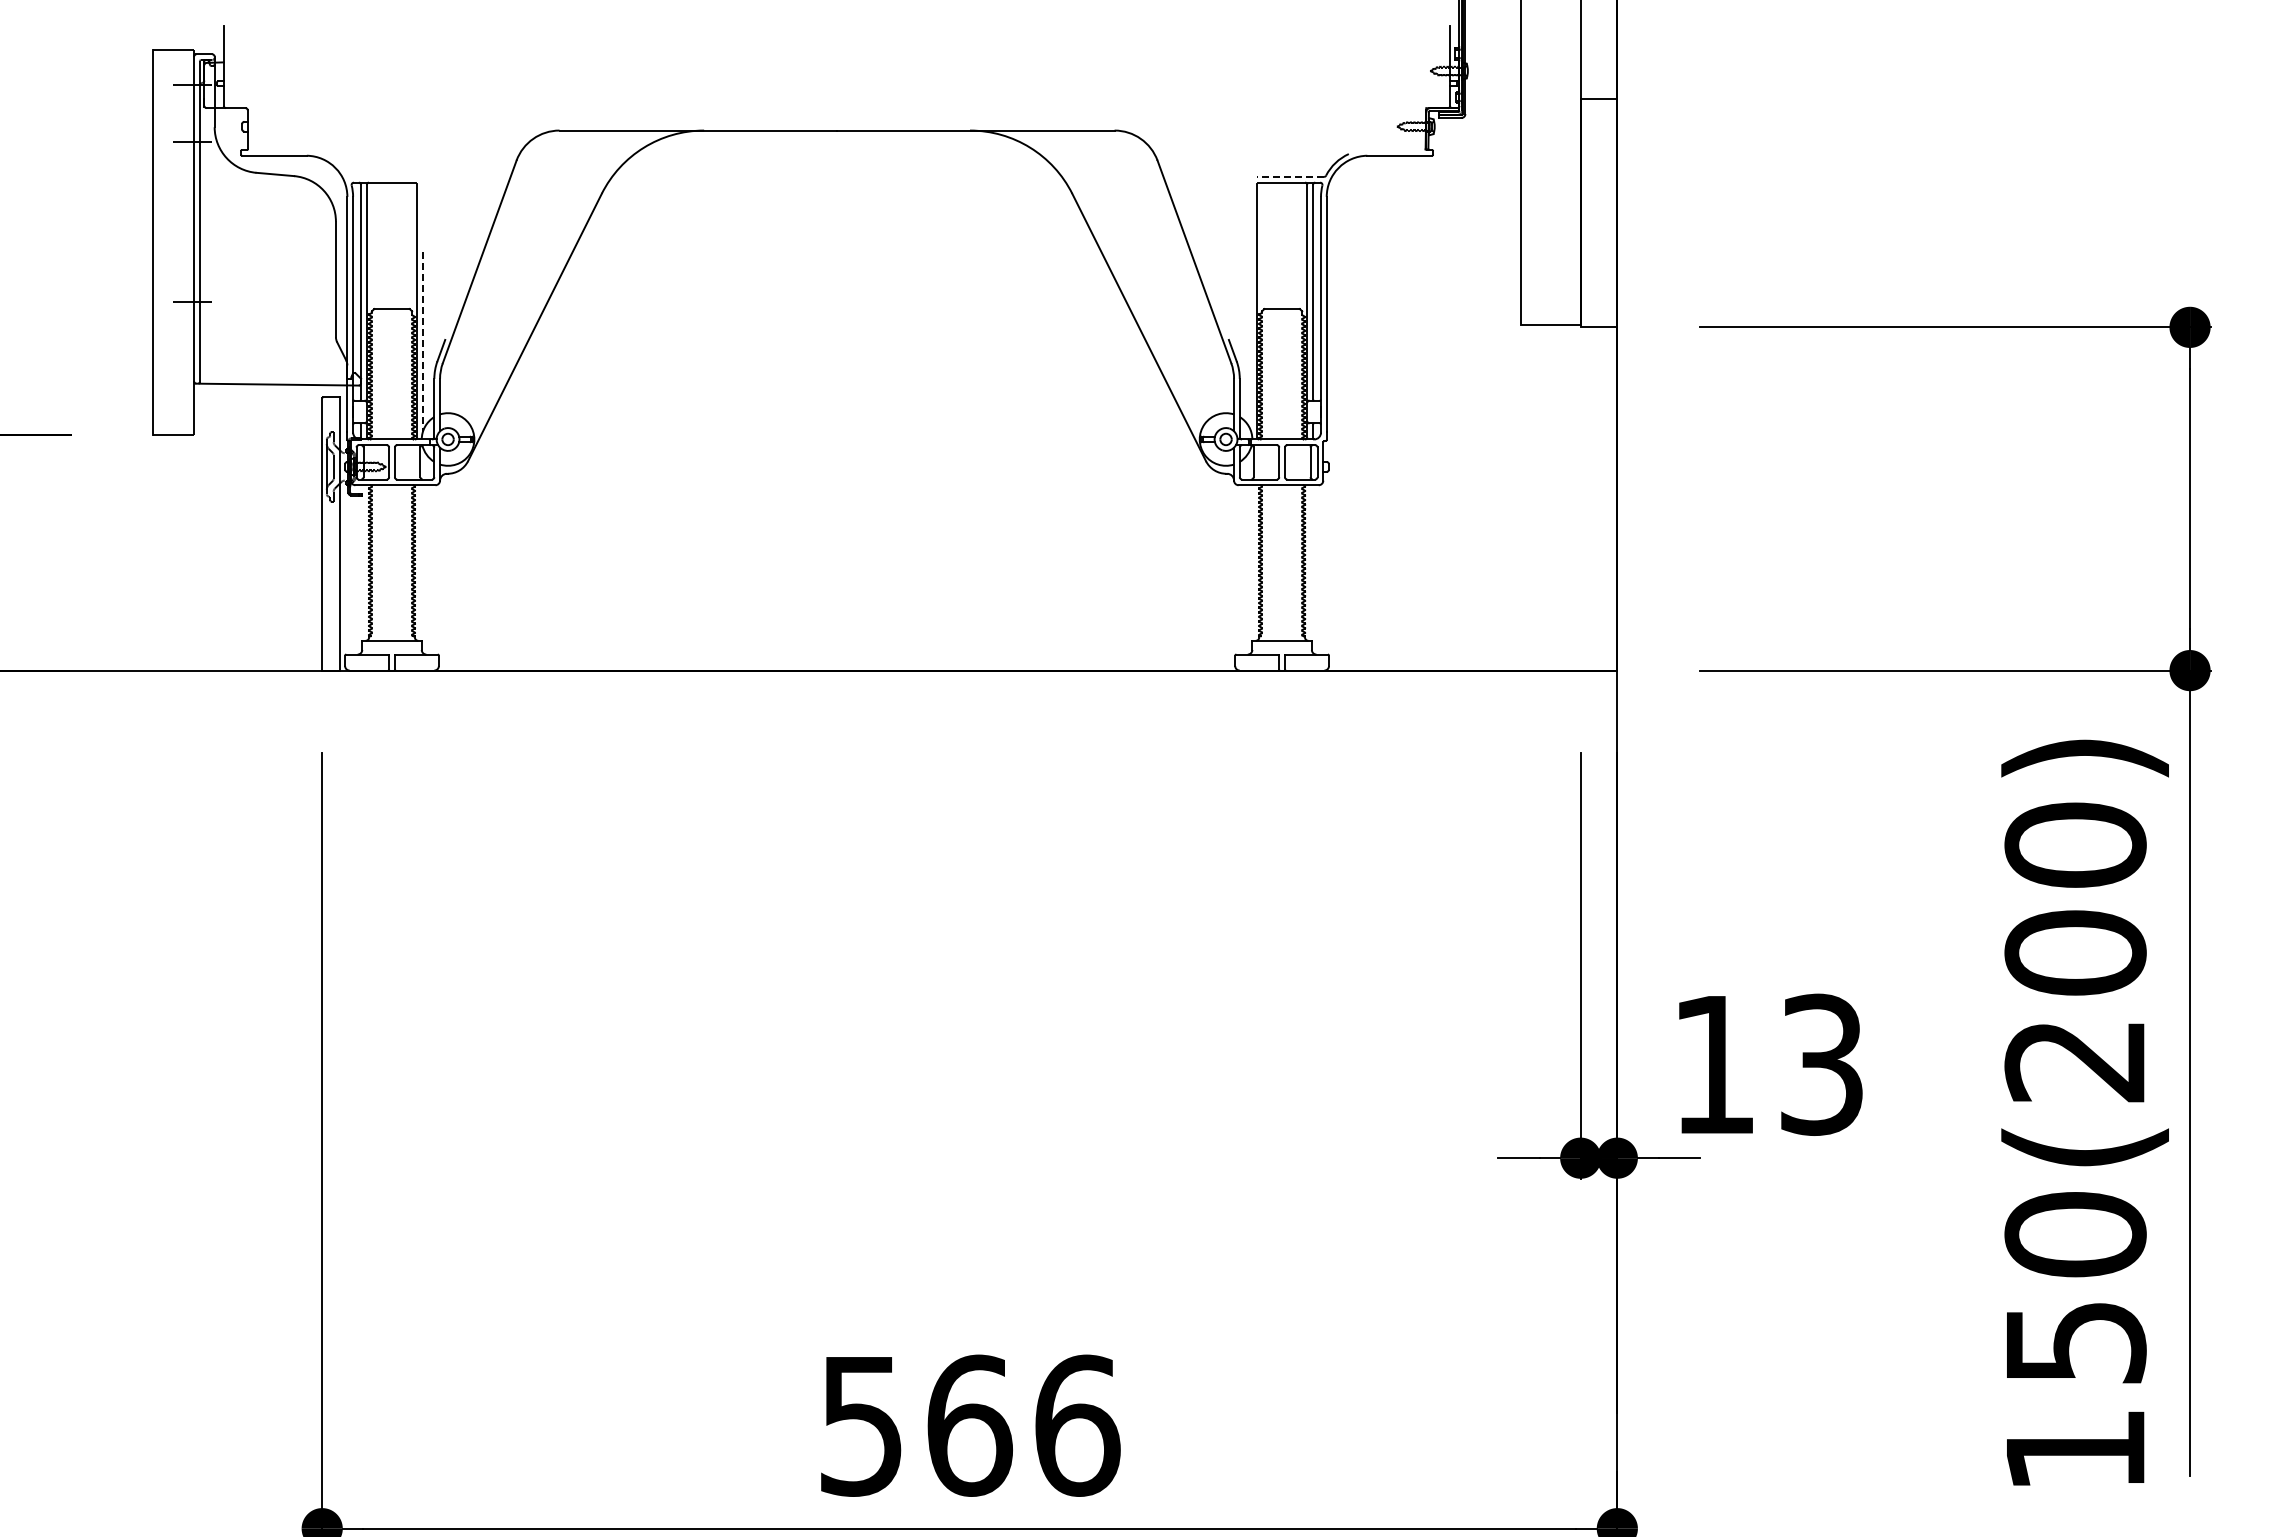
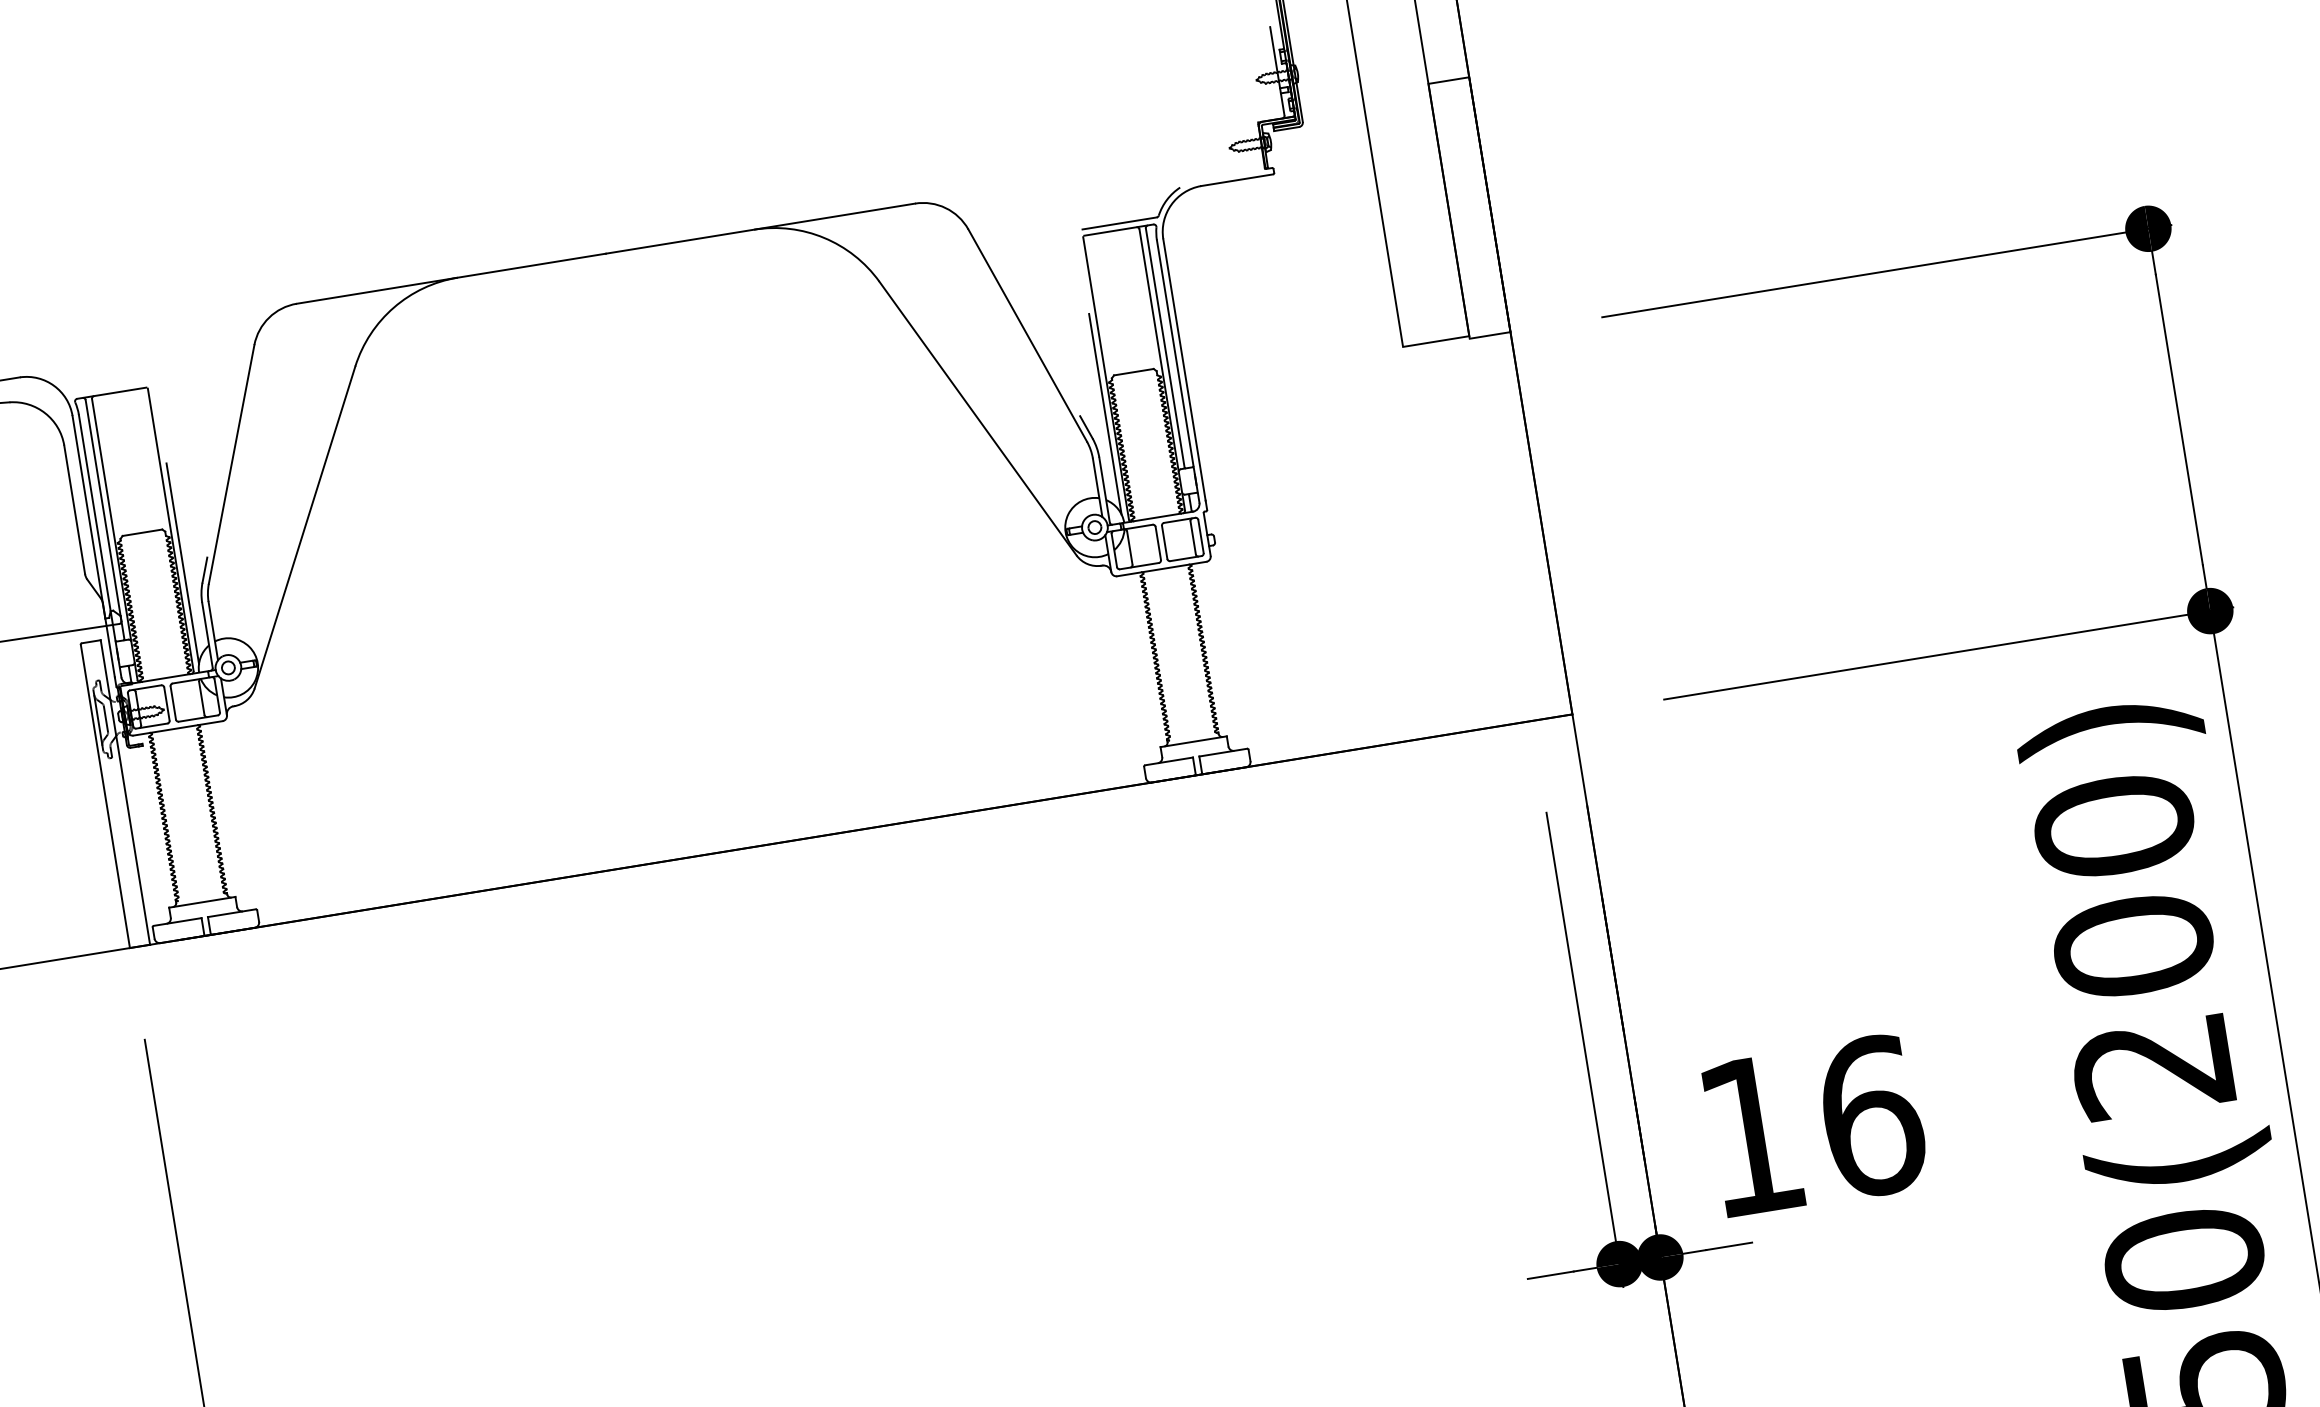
line: (1290, 176) -> (1119, 223), dashed -> solid
line: (1251, 341) -> (1105, 413), added
line: (422, 342) -> (182, 564), dashed -> solid
text: (1822, 1064) -> (1871, 1116), 13 -> 16

